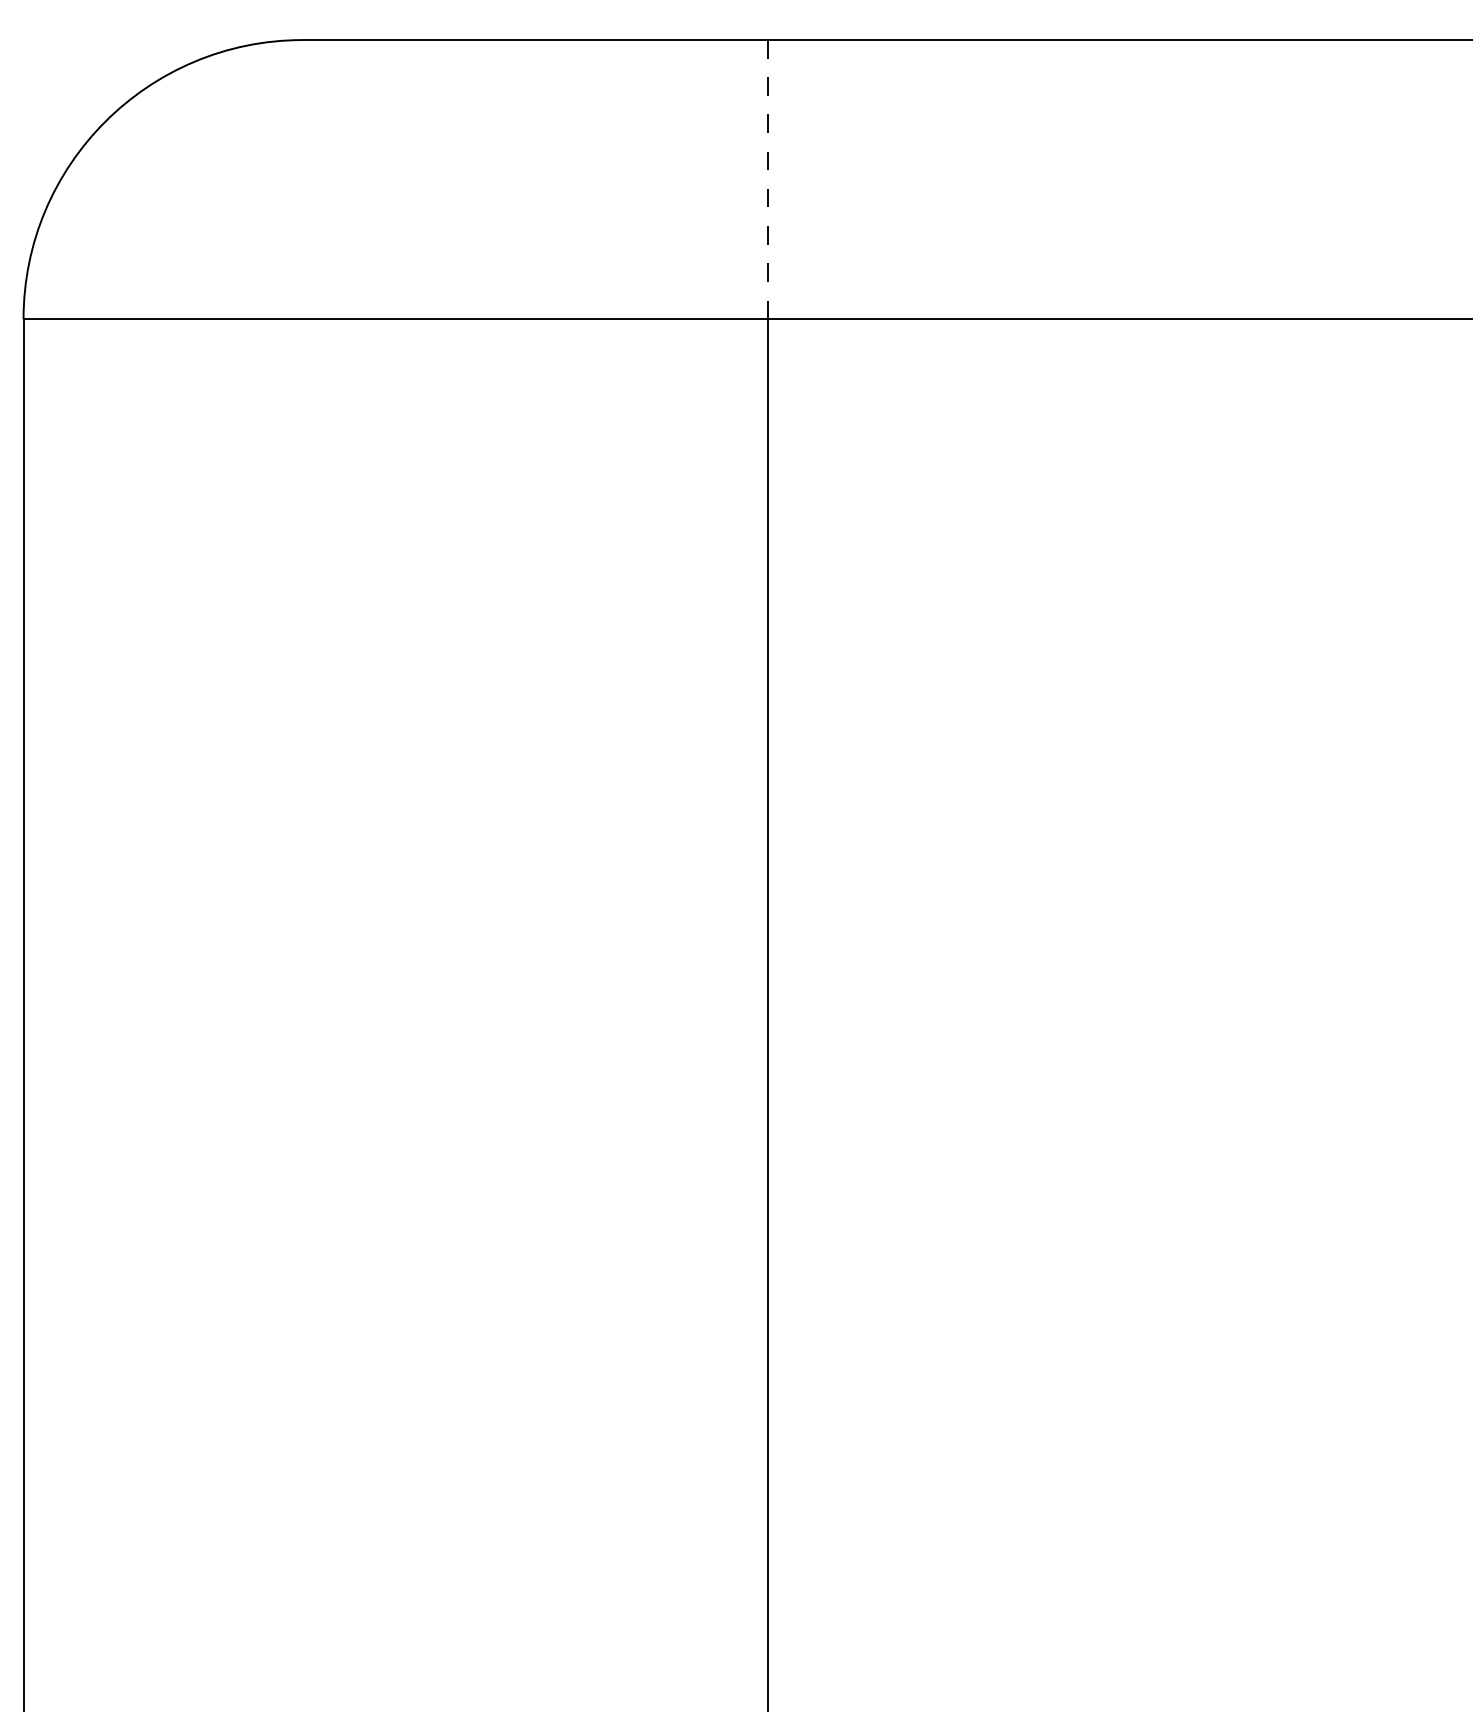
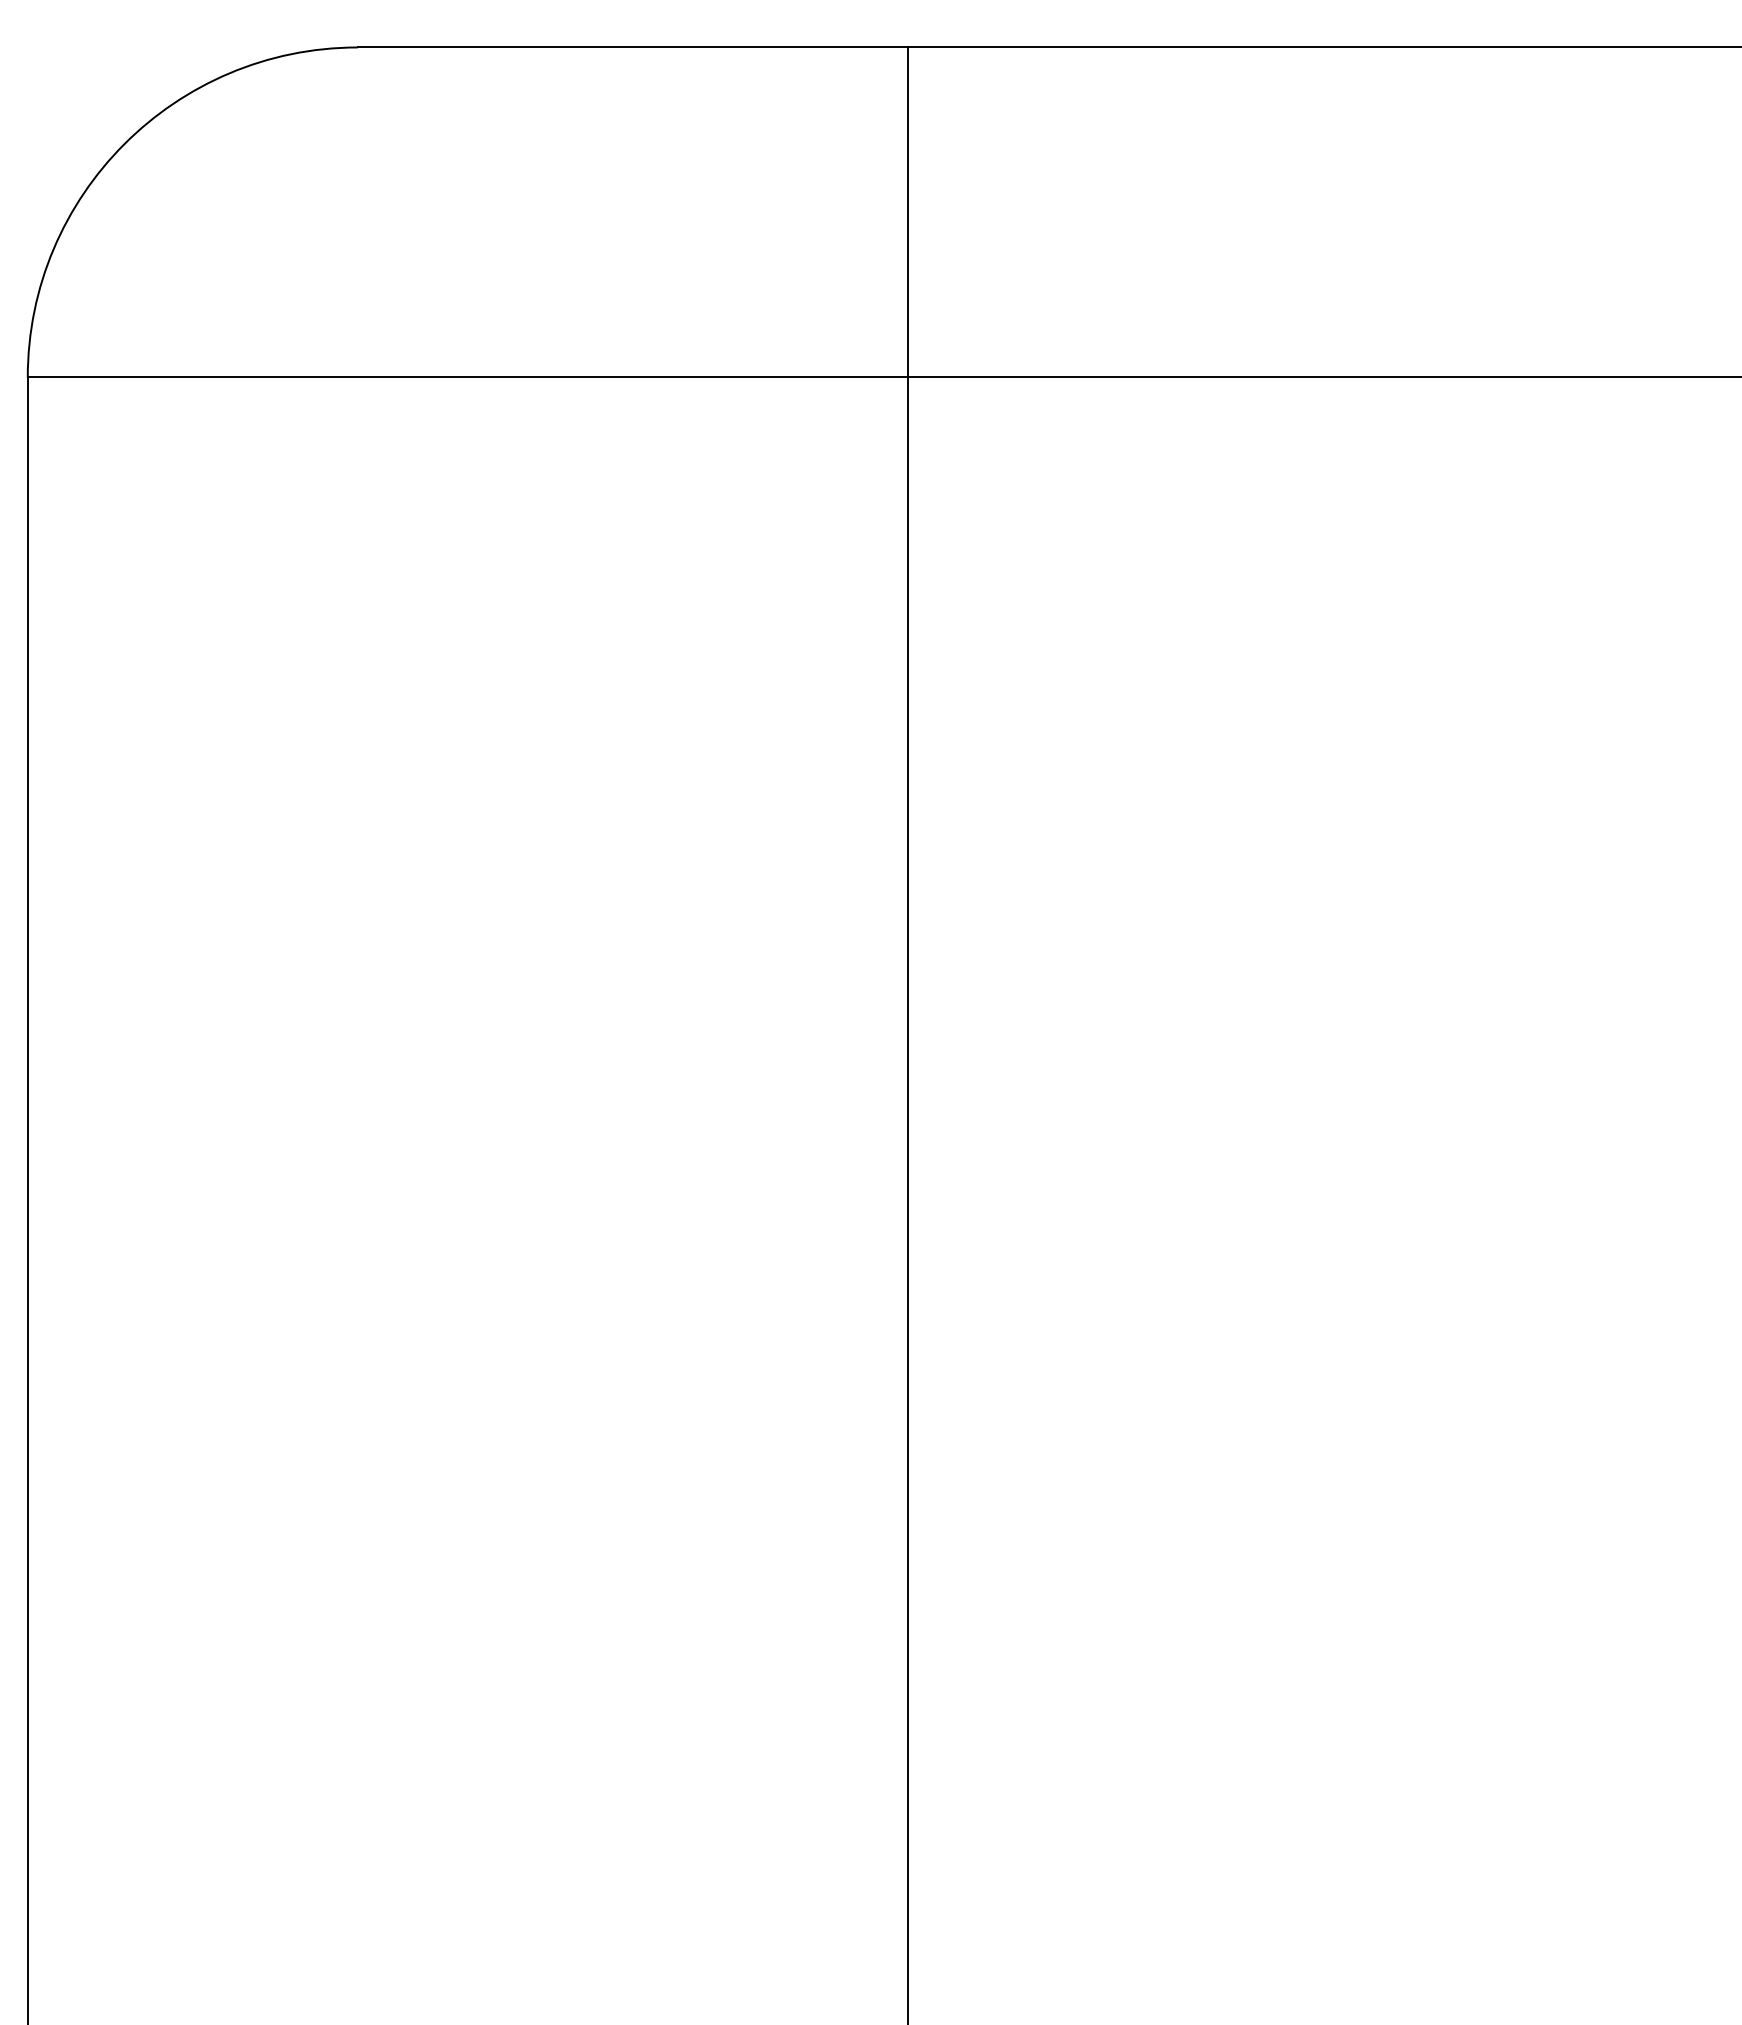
line: (767, 179) -> (907, 212), dashed -> solid

